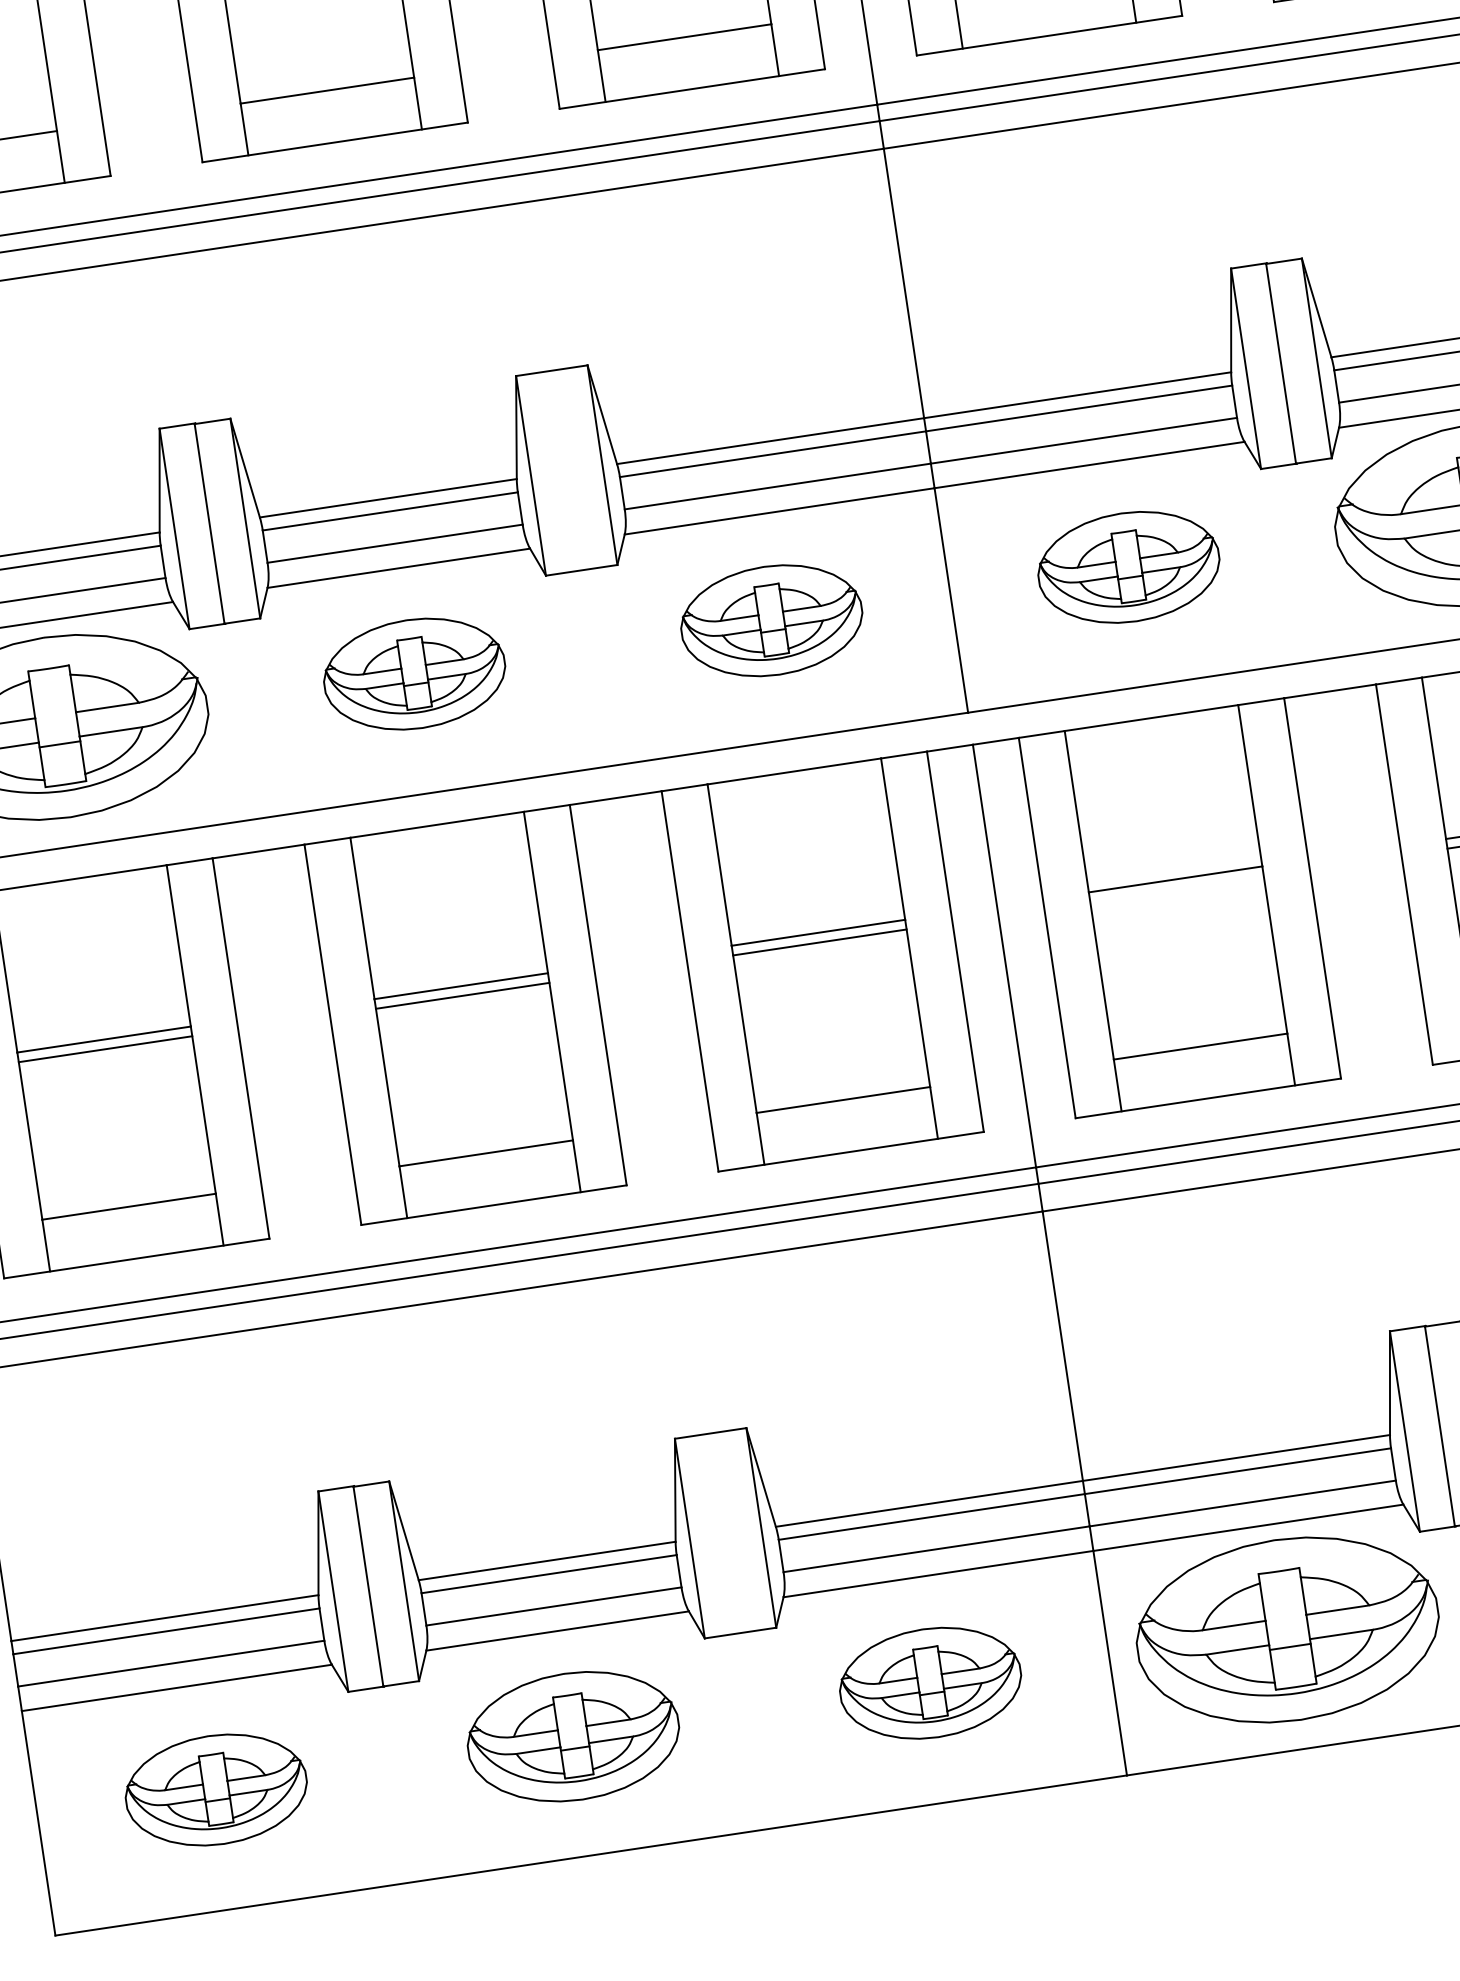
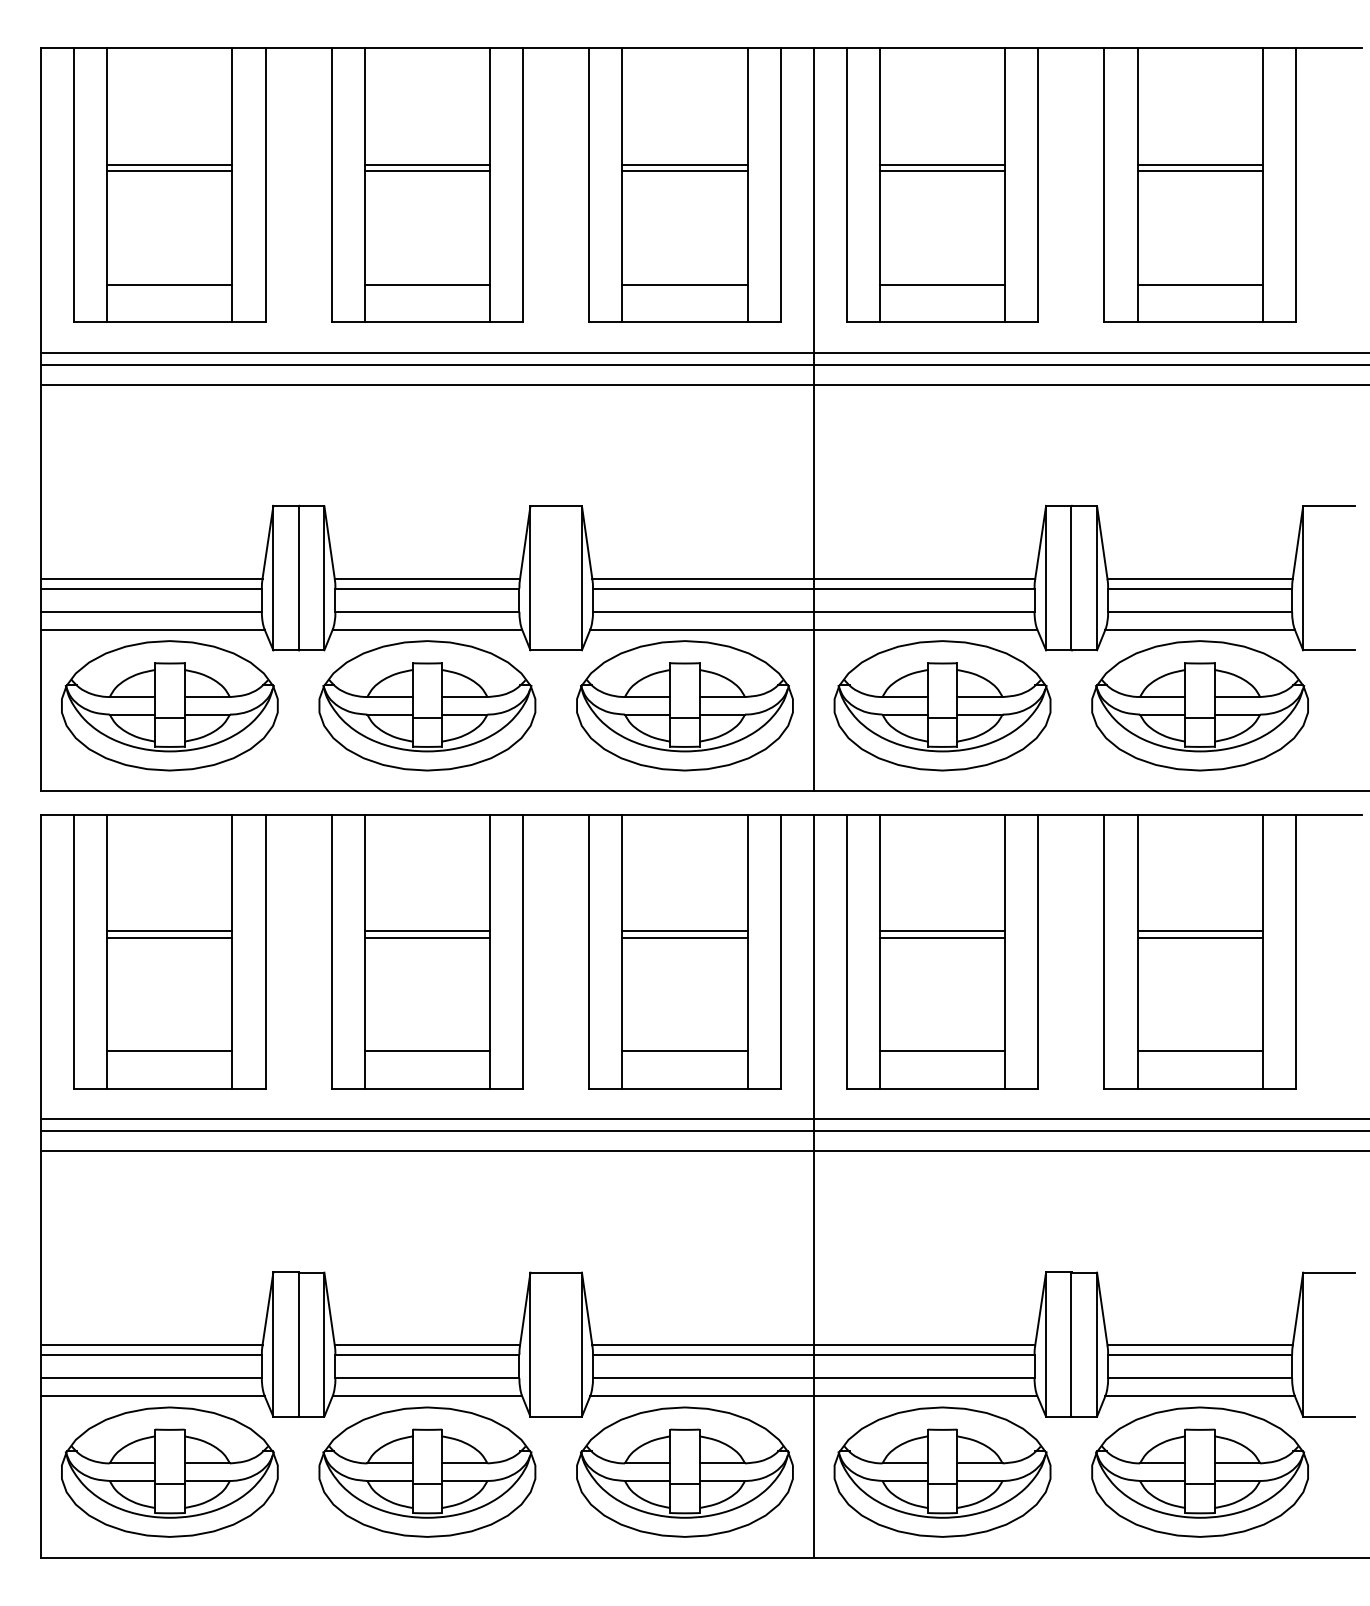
part: (1128, 566) -> (942, 705), size x1.67
part: (771, 620) -> (684, 705), size x1.67
part: (414, 673) -> (427, 705), size x1.67
line: (1176, 888) -> (942, 937), added
part: (929, 1682) -> (684, 1471), size x1.67
part: (573, 1735) -> (427, 1471), size x1.43
part: (215, 1789) -> (169, 1471), size x1.67

